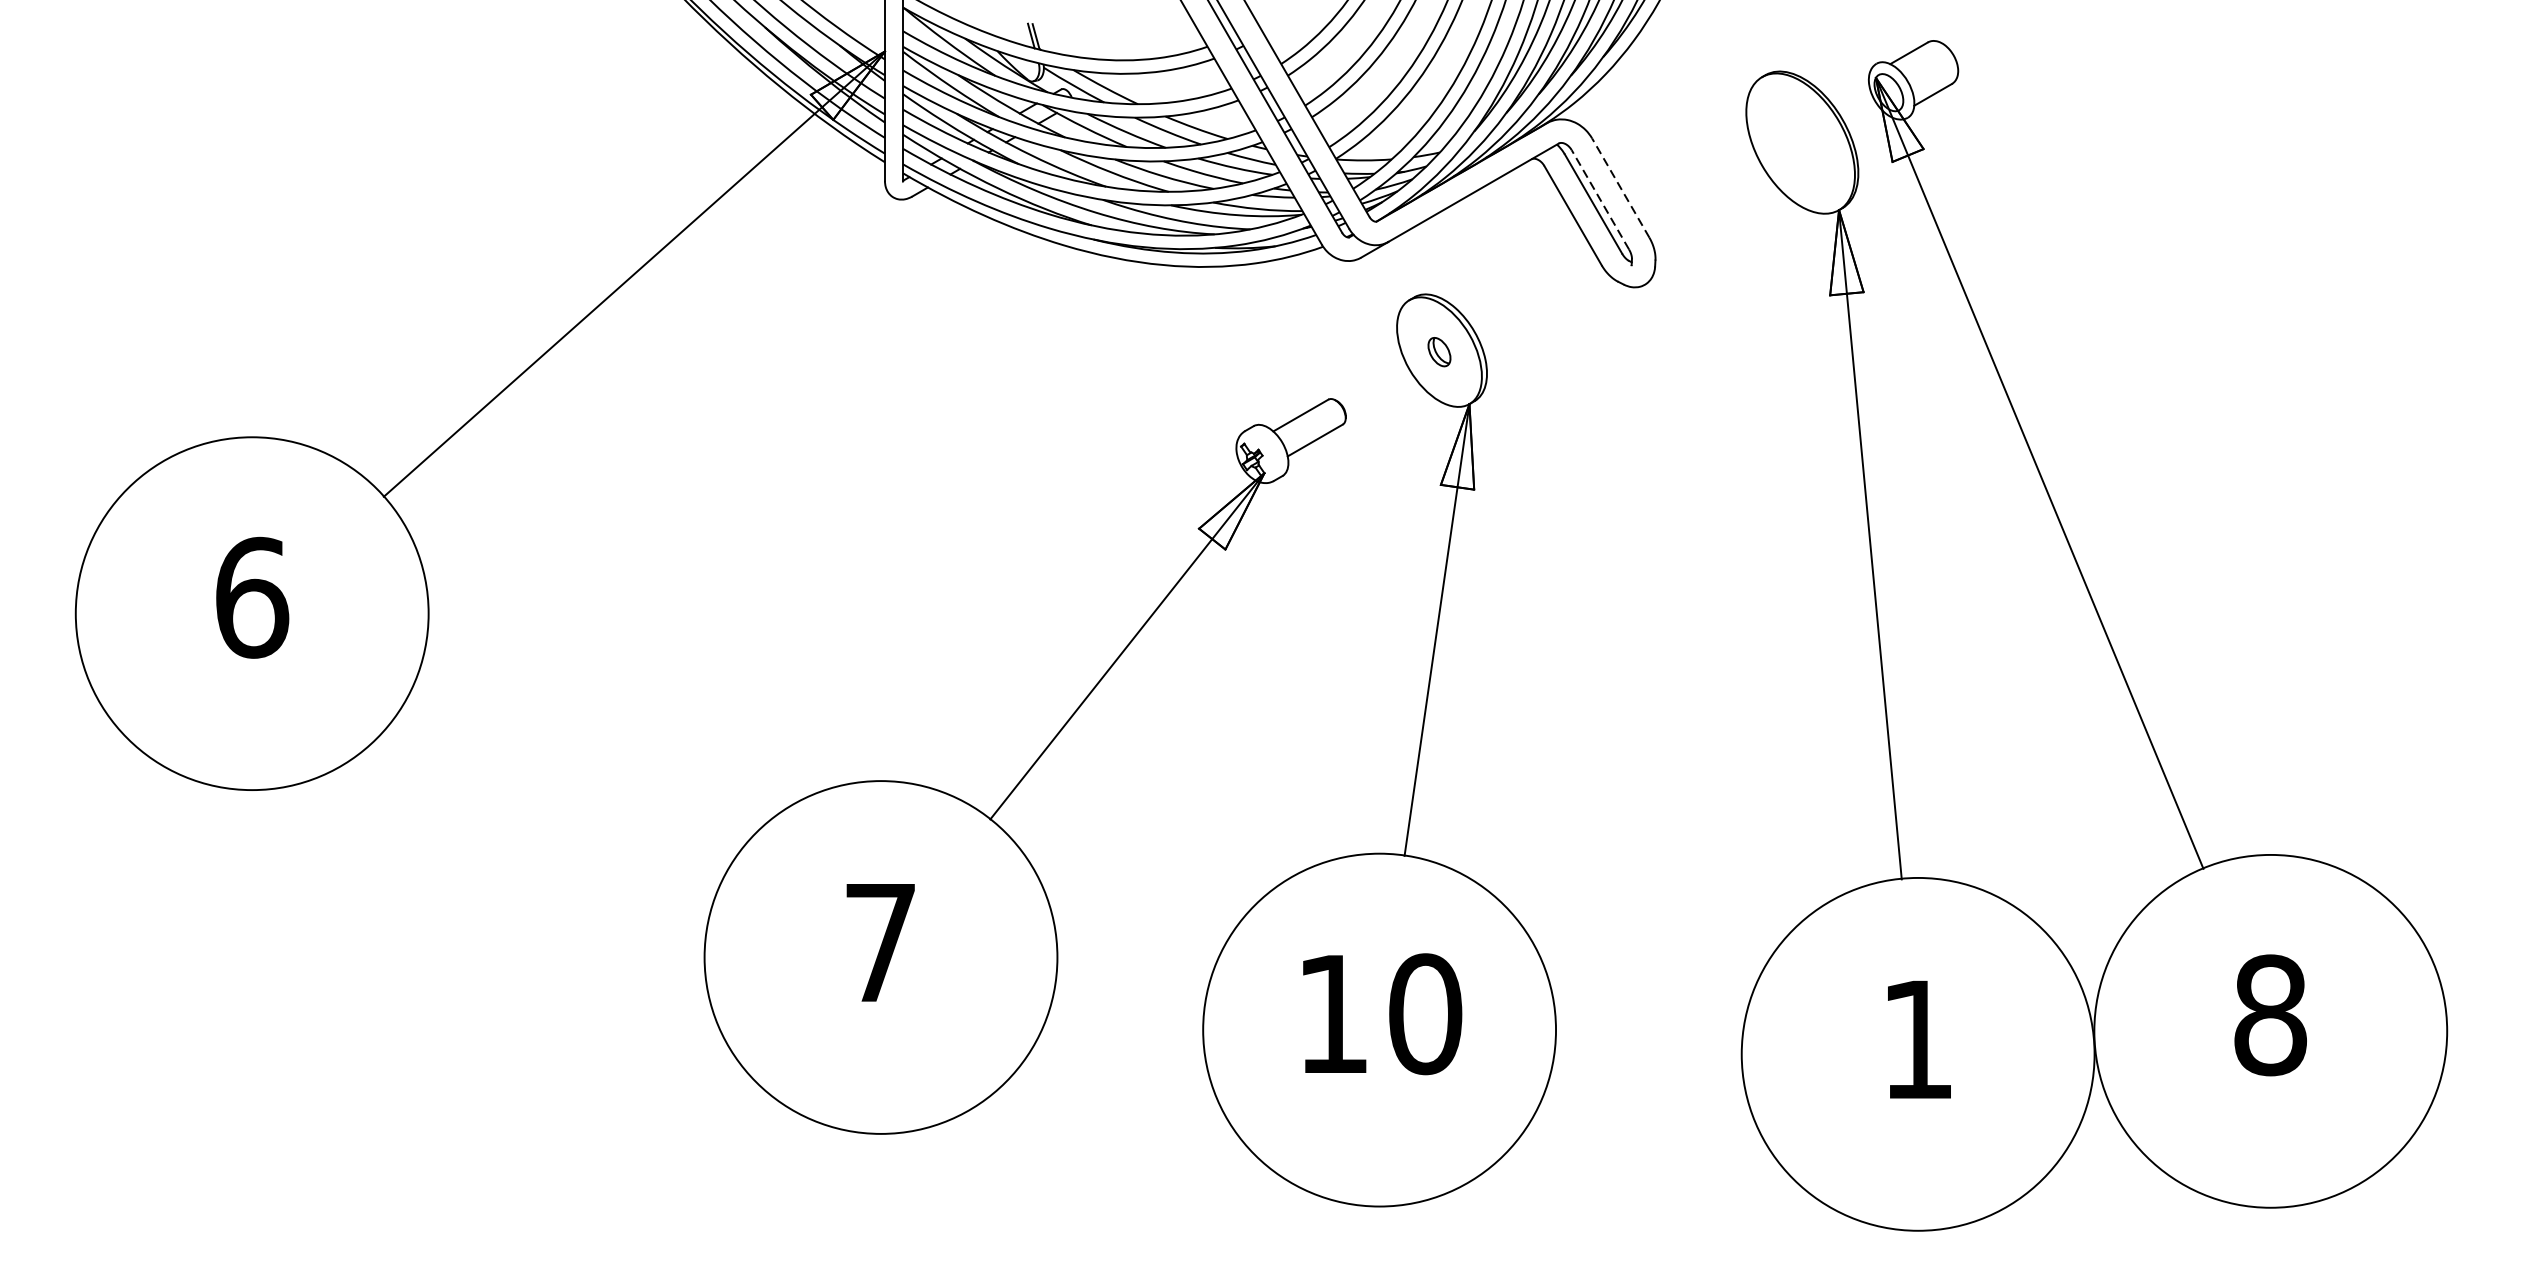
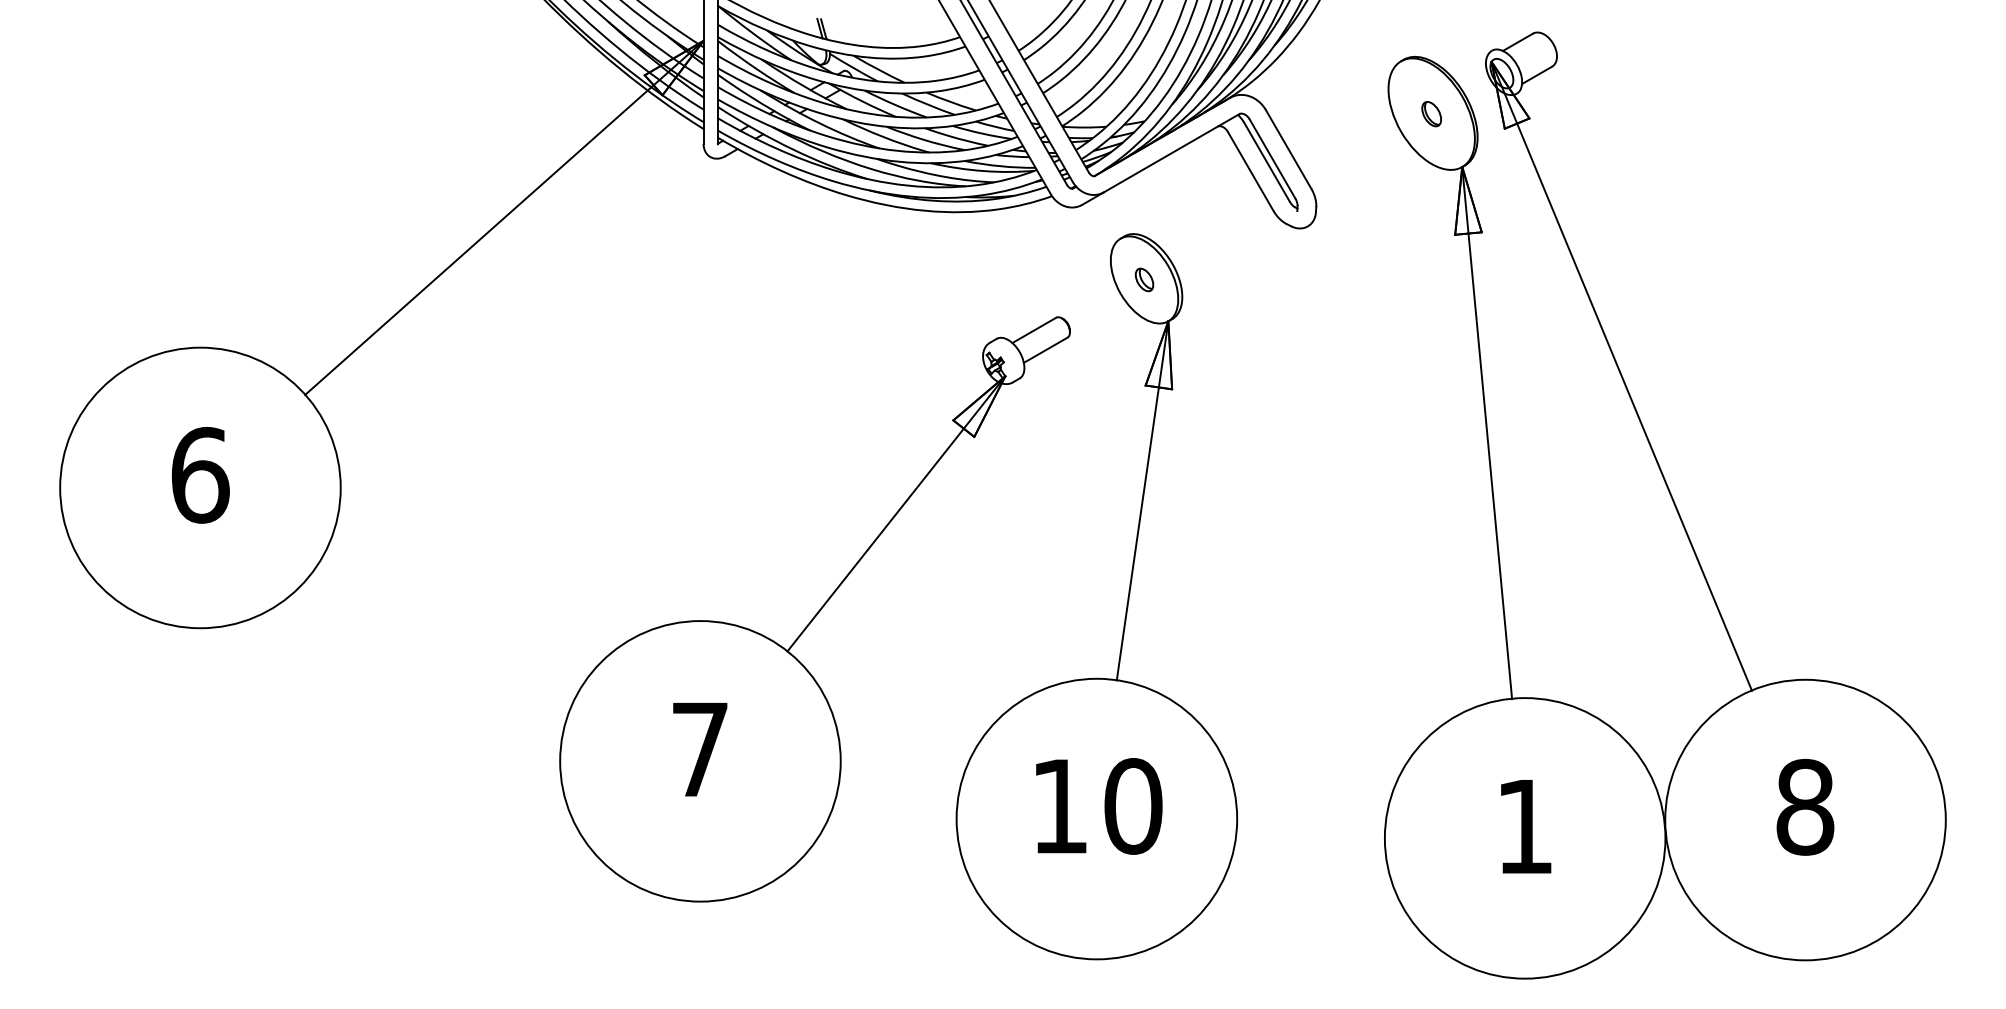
part: (1800, 144) -> (1431, 114), added
line: (1620, 188) -> (1288, 149), dashed -> solid
line: (1600, 199) -> (1272, 158), dashed -> solid

